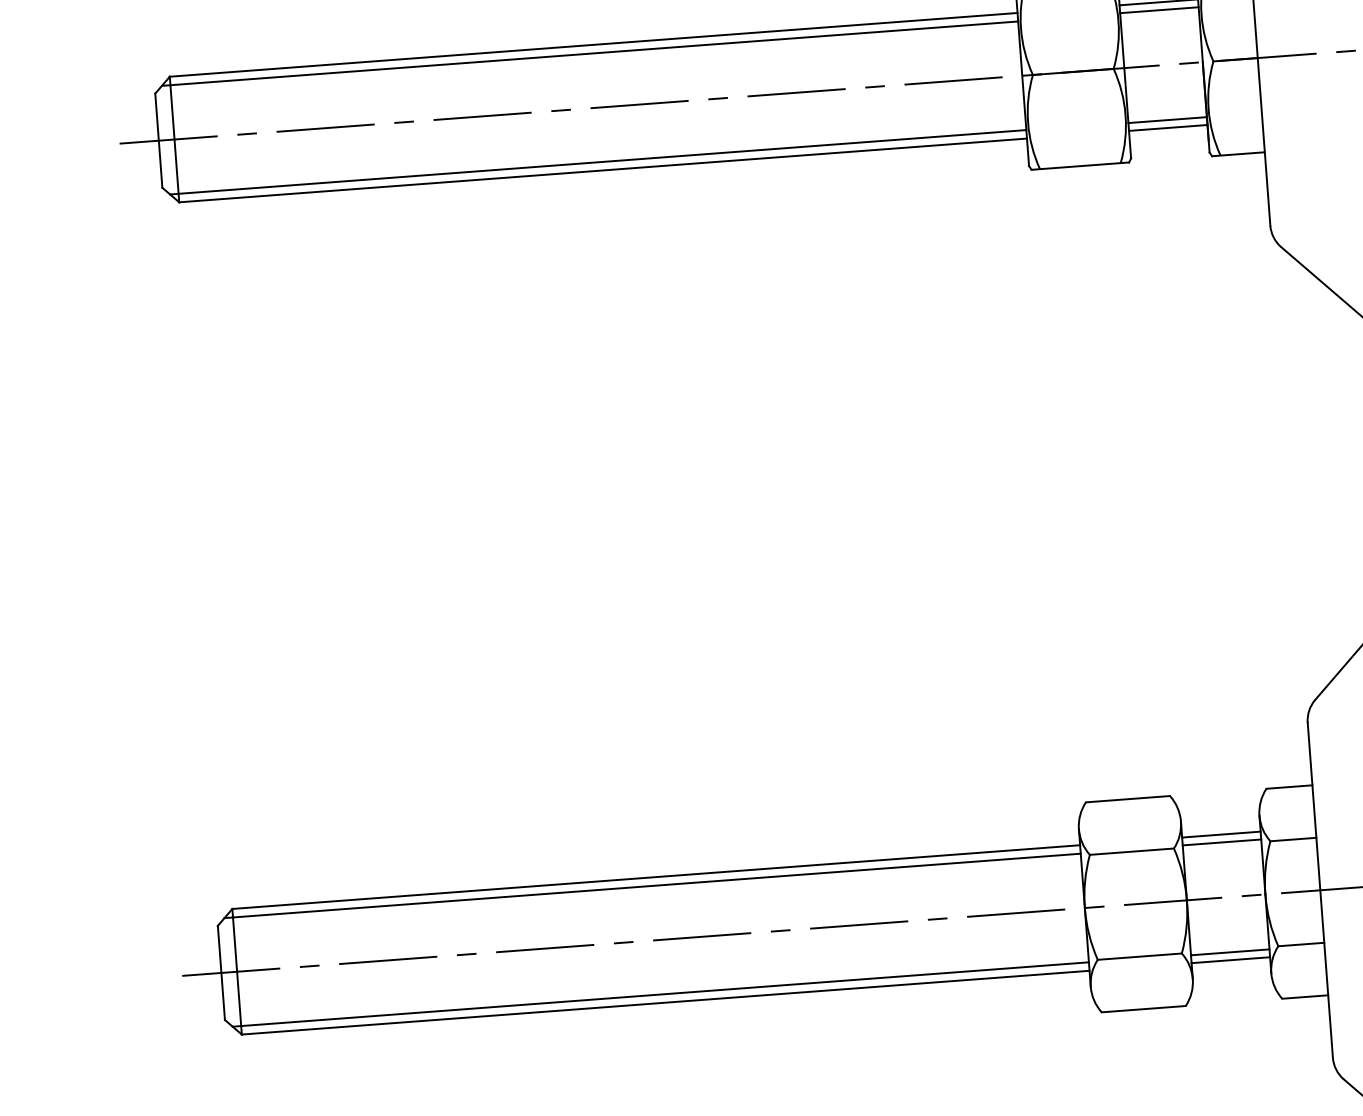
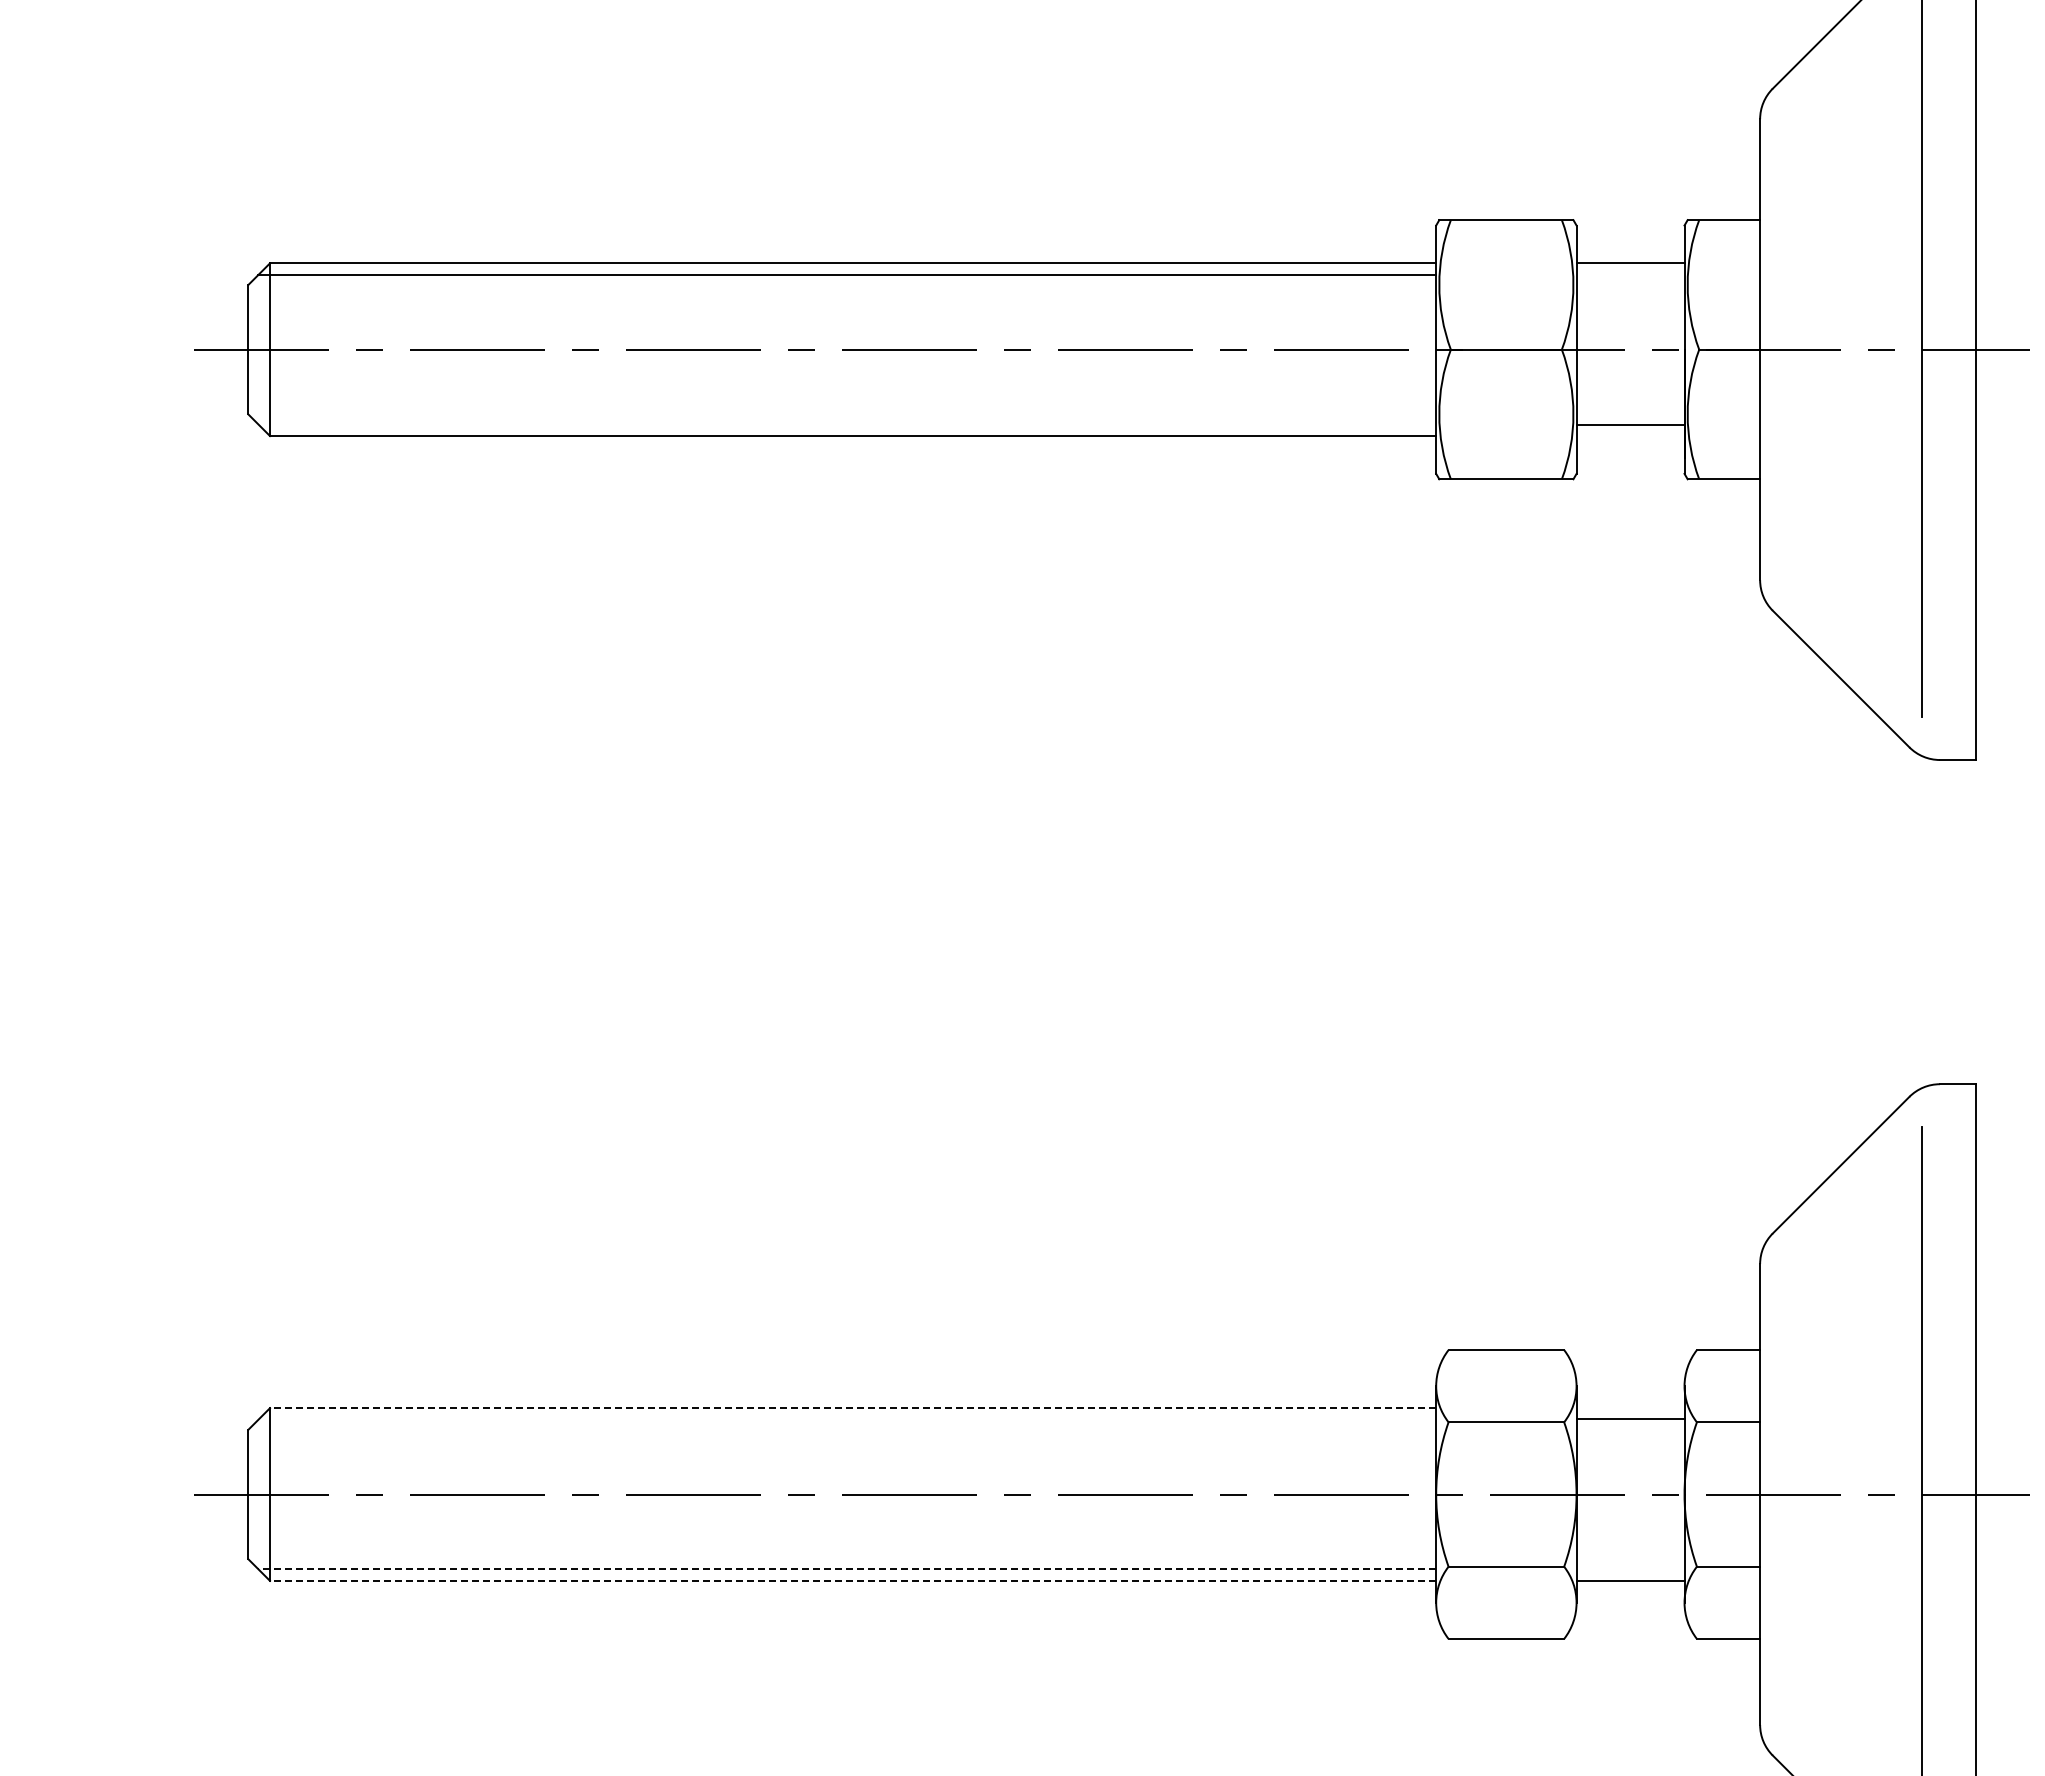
line: (1159, 10) -> (1630, 274), removed
line: (1168, 128) -> (1630, 436), removed
line: (598, 162) -> (847, 424), removed
line: (1221, 834) -> (1630, 1408), removed
line: (655, 877) -> (852, 1408), solid -> dashed
line: (652, 885) -> (847, 1419), removed
line: (1230, 952) -> (1630, 1570), removed
line: (660, 994) -> (847, 1569), solid -> dashed
line: (665, 1002) -> (852, 1580), solid -> dashed

